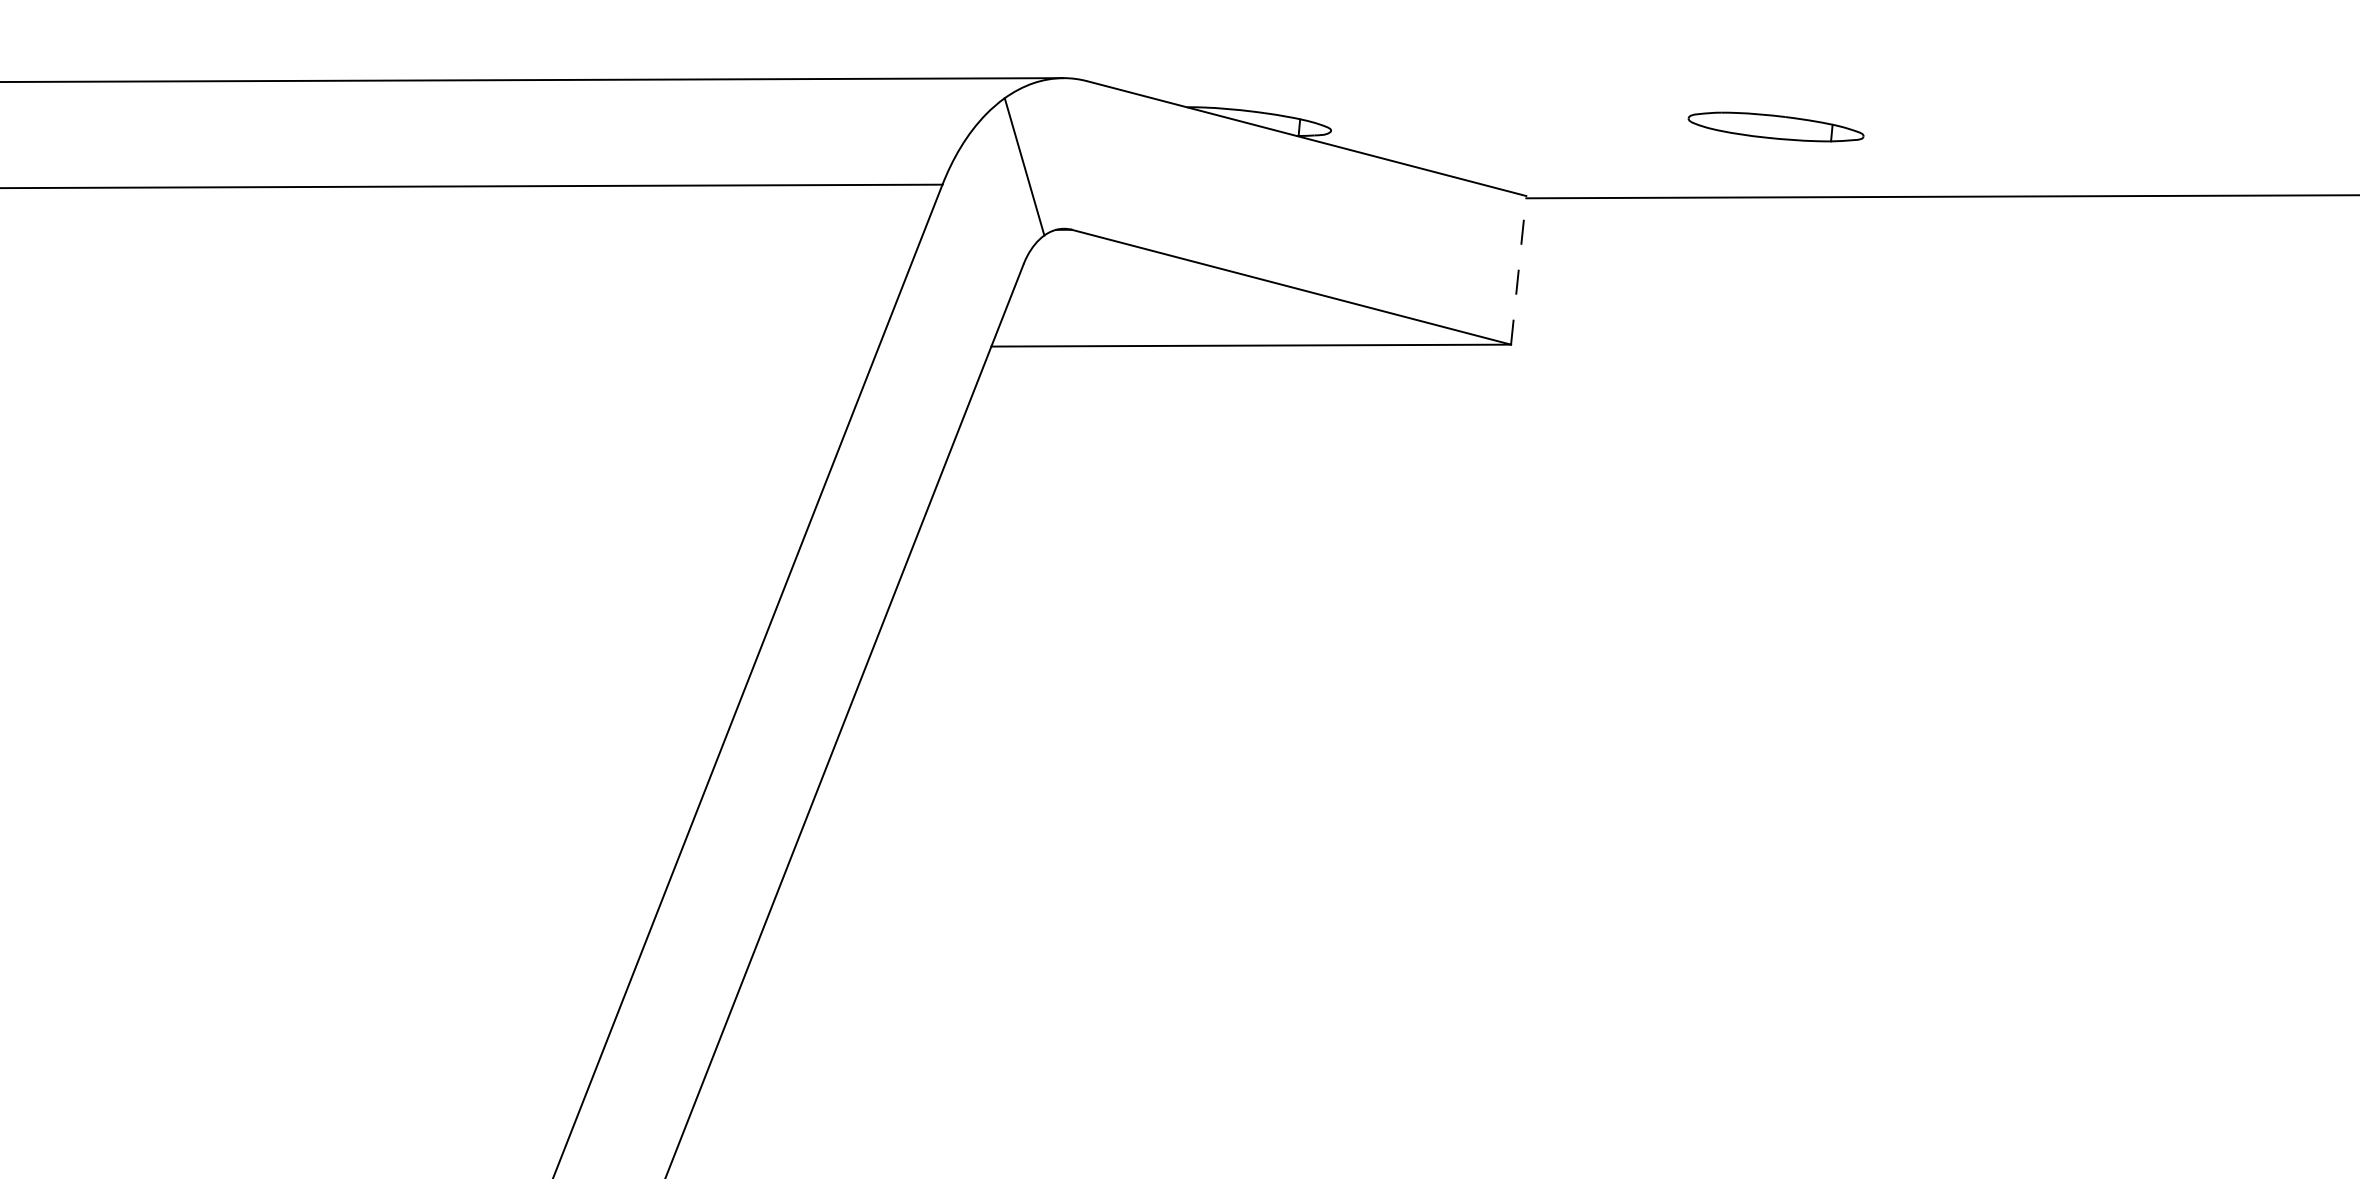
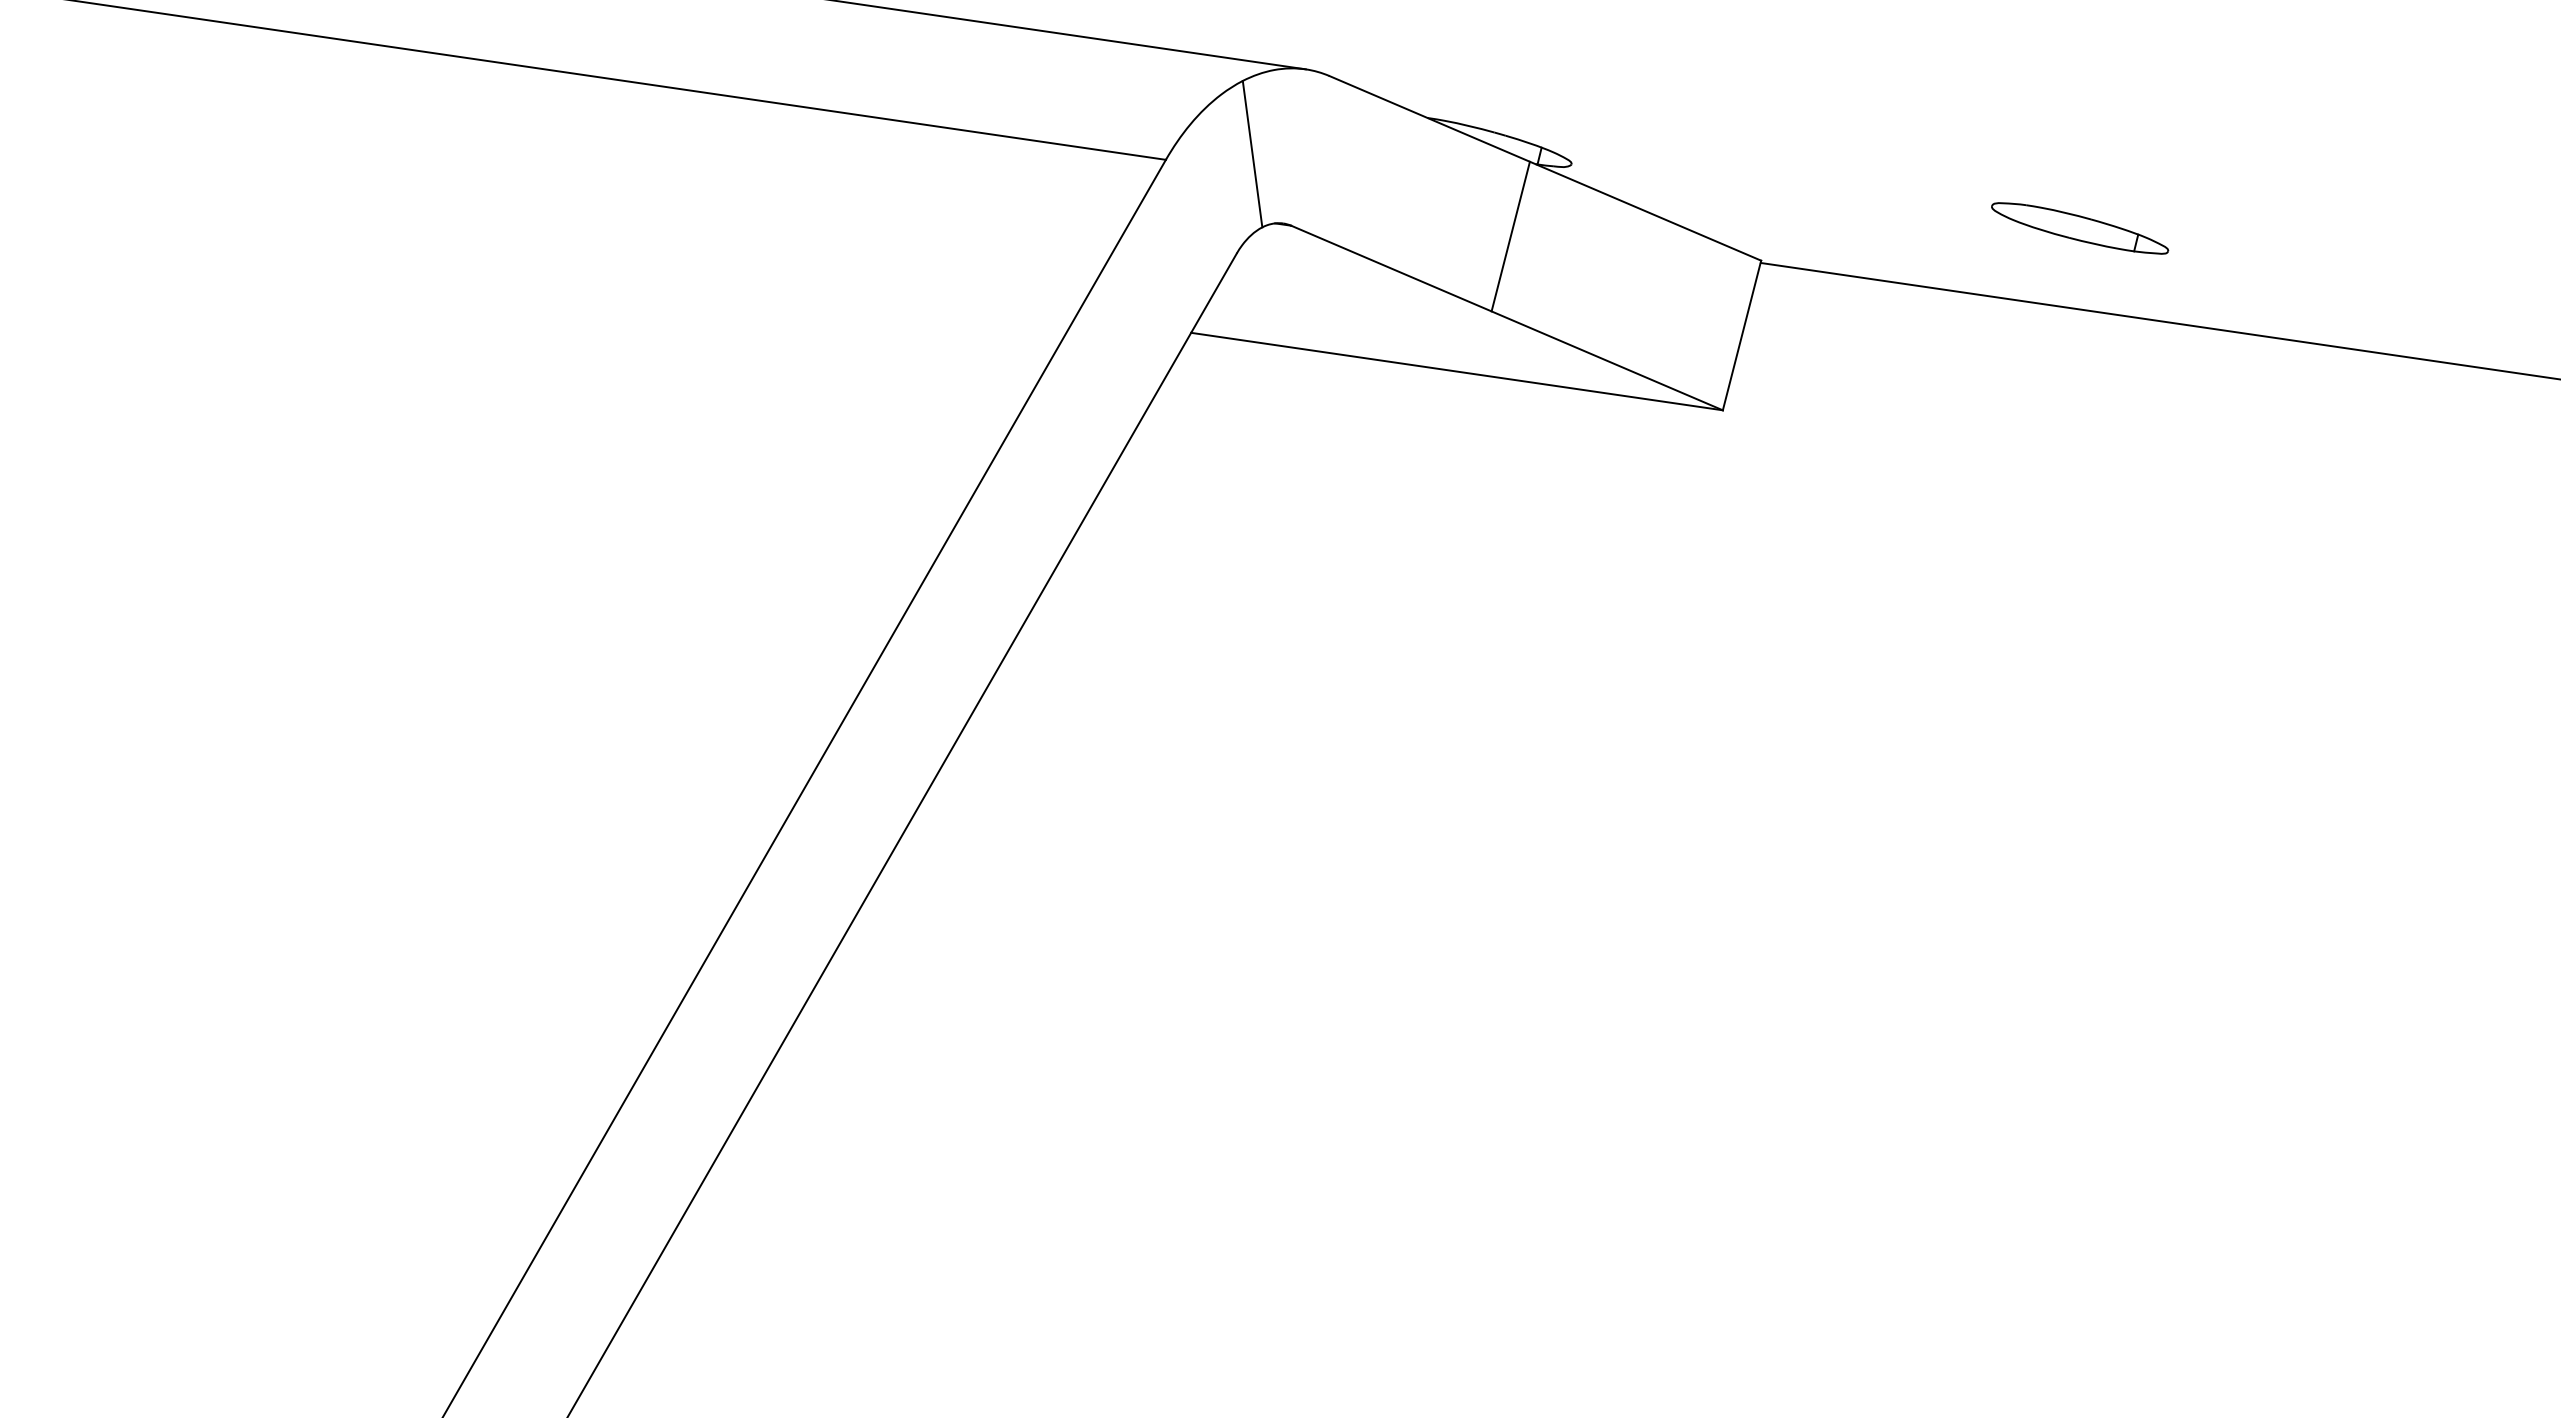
part: (1776, 127) -> (2080, 228), moved
line: (1283, 208) -> (1510, 236), added
line: (1519, 270) -> (1742, 335), dashed -> solid

